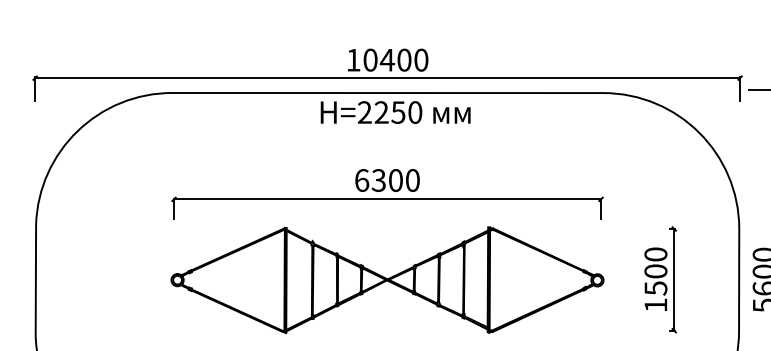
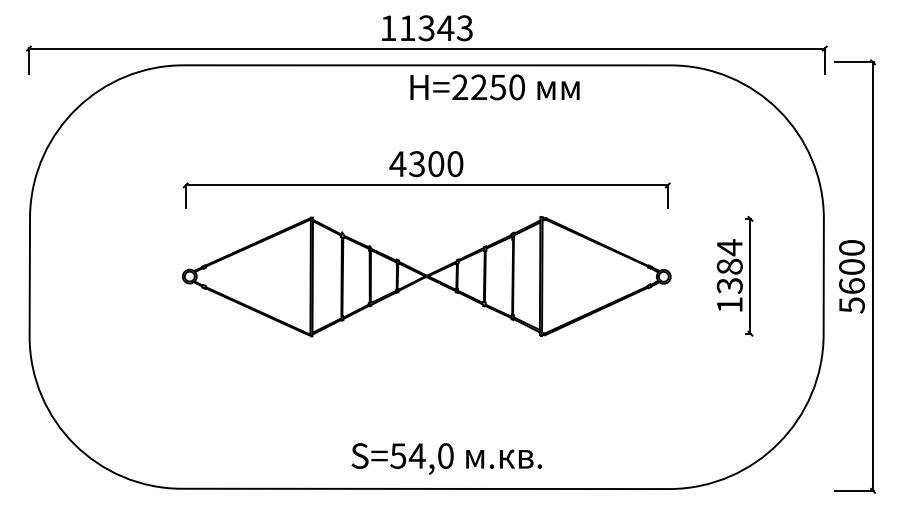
text: (396, 60) -> (436, 28), 10400 -> 11343
text: (395, 112) -> (494, 87), moved
text: (361, 180) -> (397, 164), 6300 -> 4300
text: (655, 271) -> (729, 266), 1500 -> 1384

